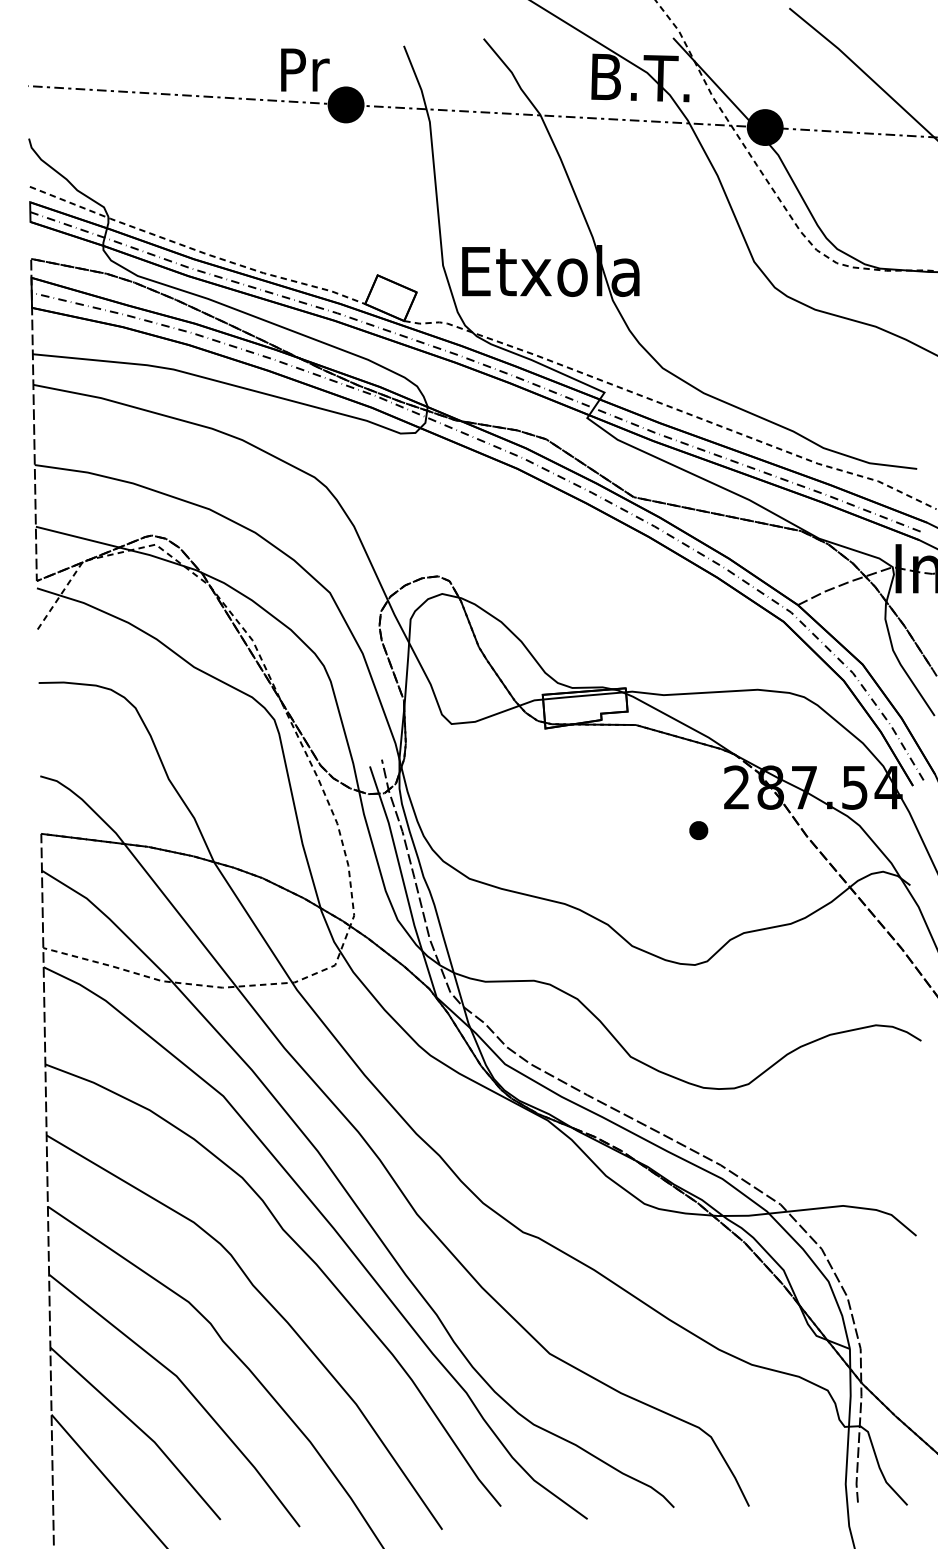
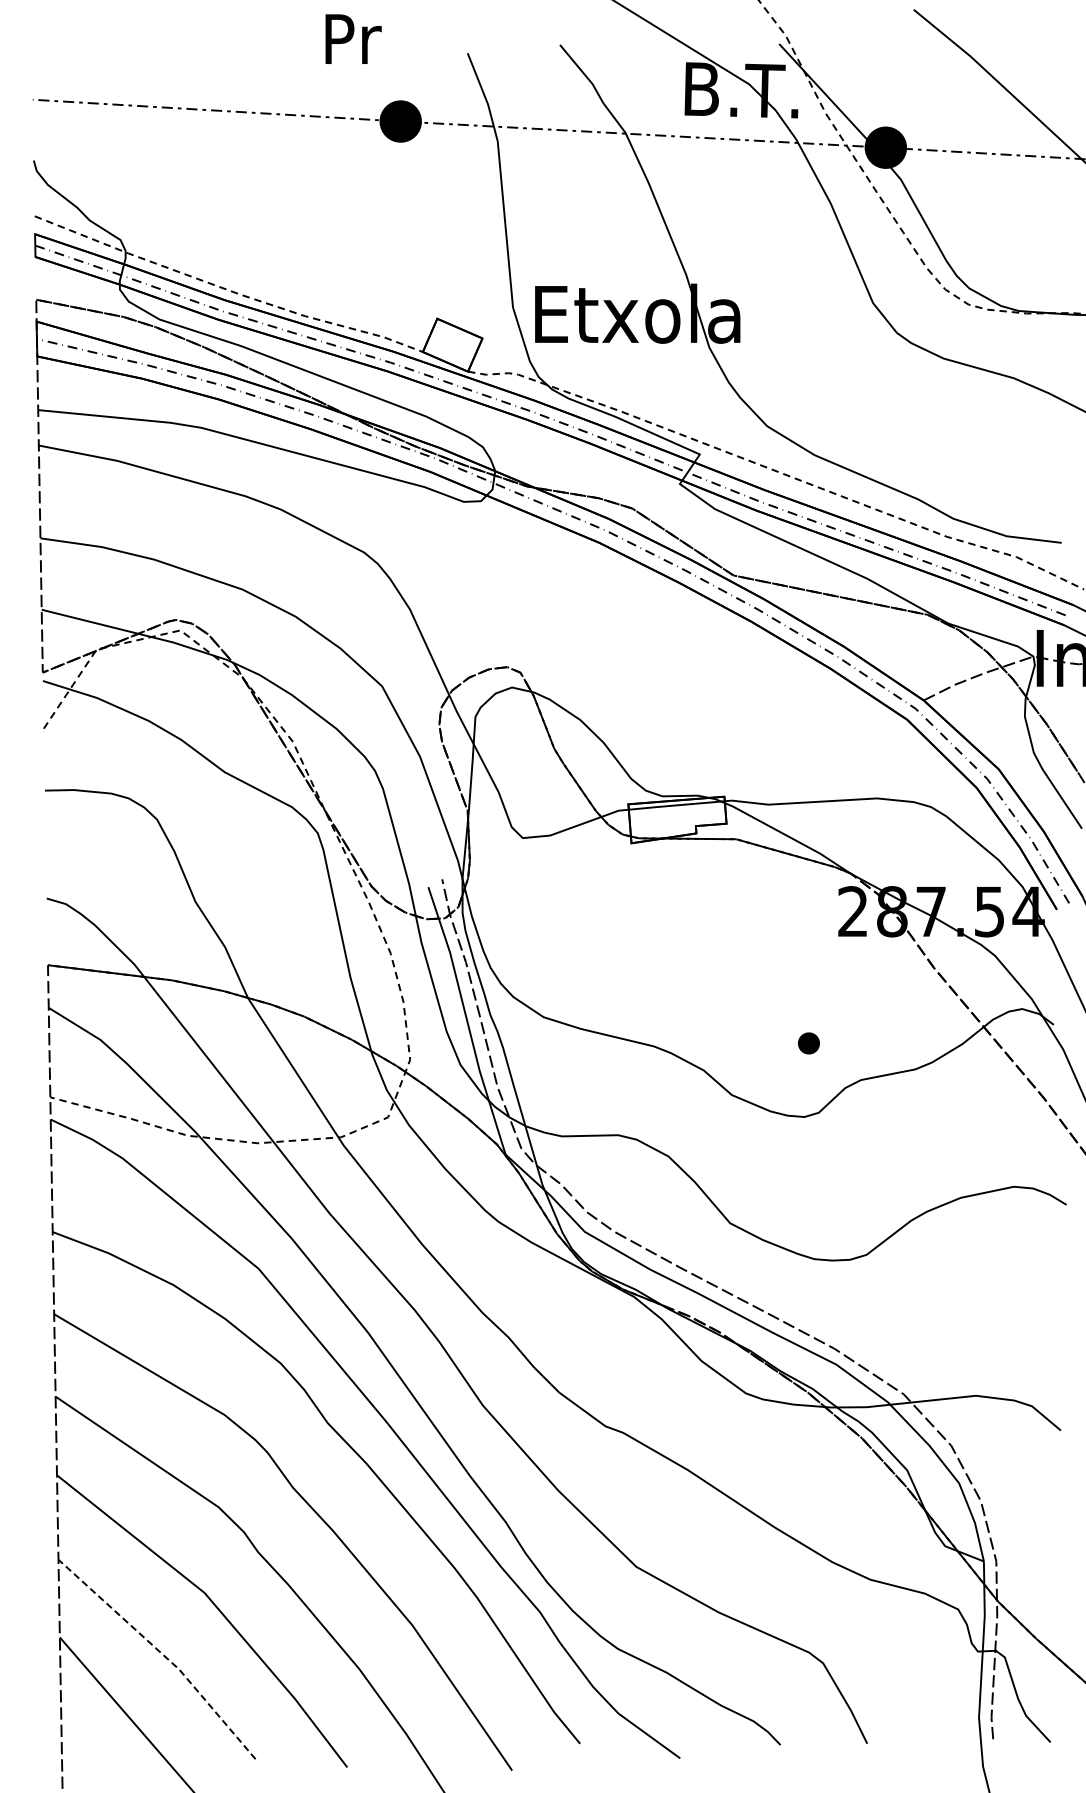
text: (305, 69) -> (353, 38), moved
part: (698, 830) -> (808, 1043), moved
line: (140, 1429) -> (162, 1654), solid -> dashed

